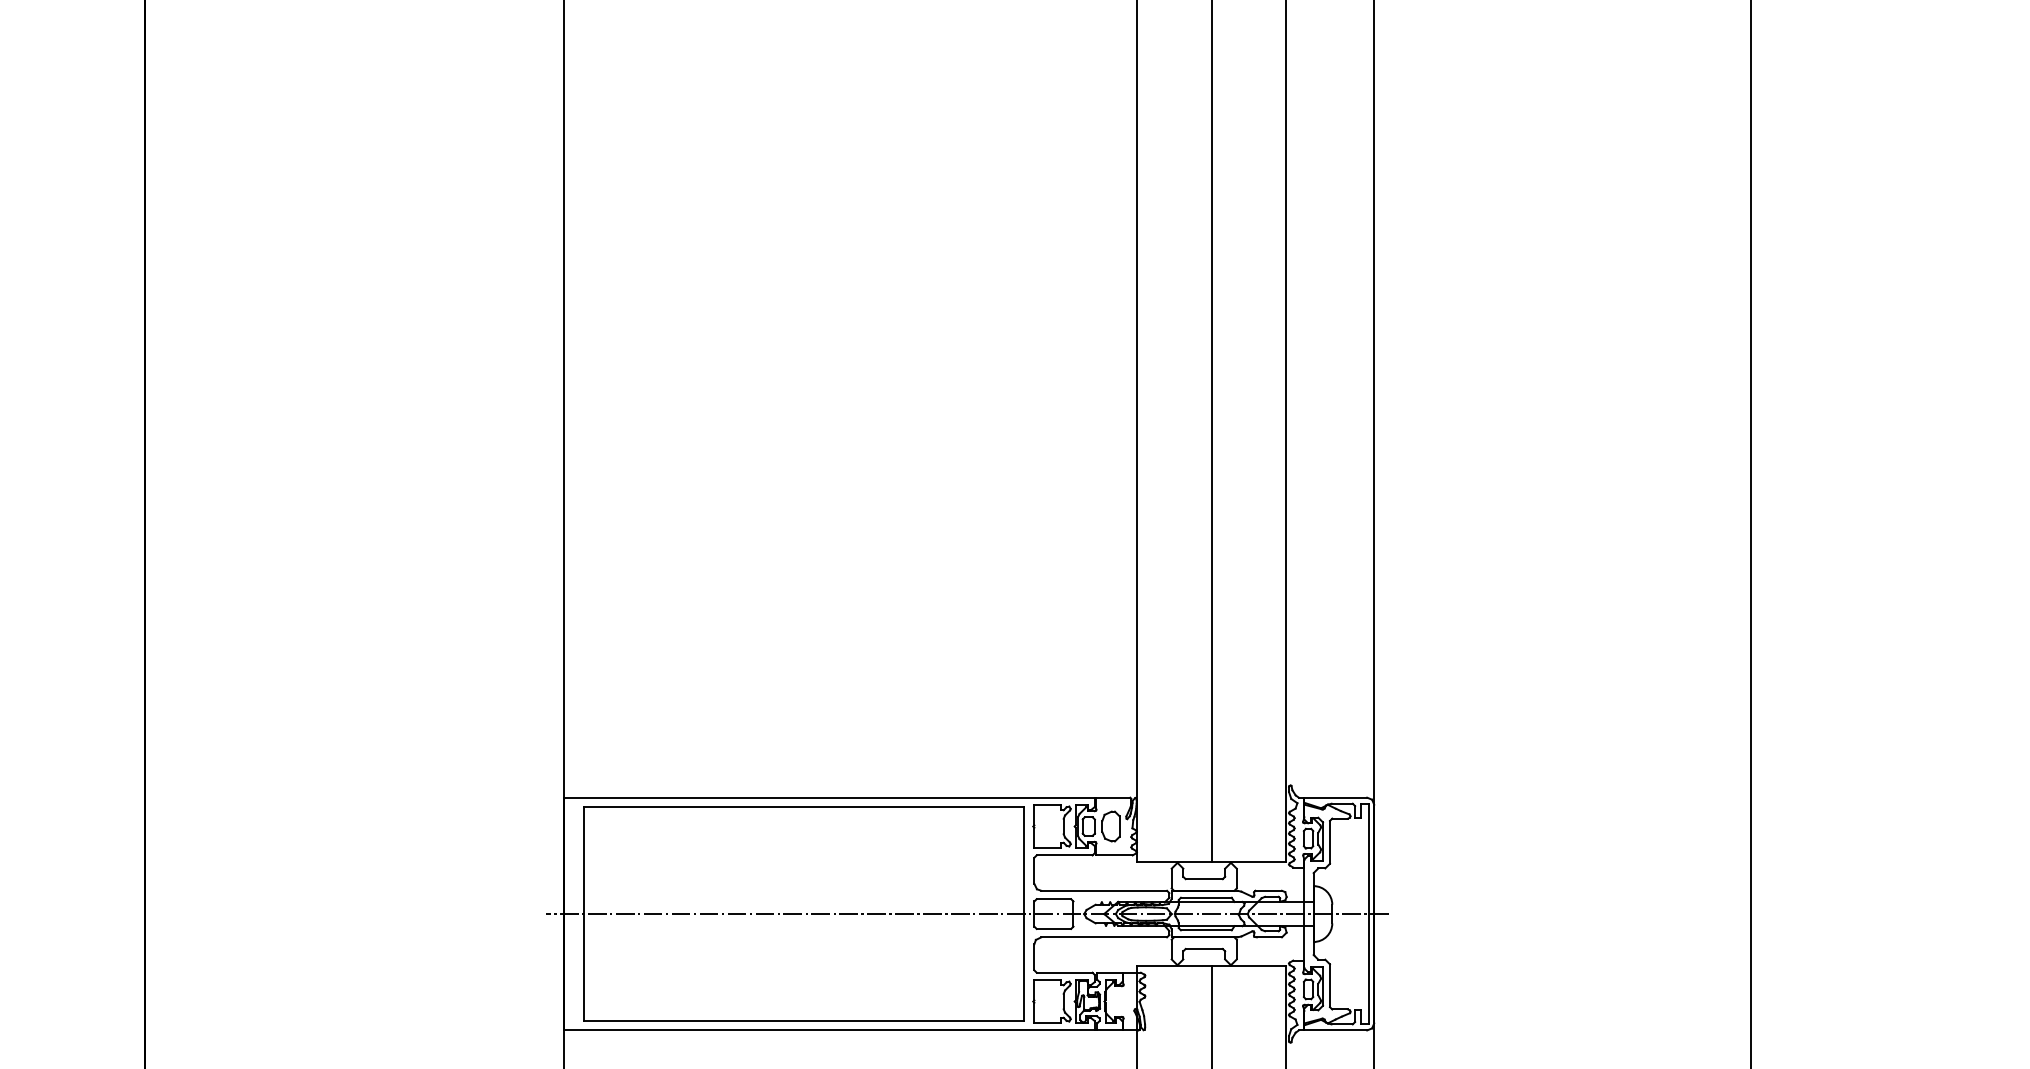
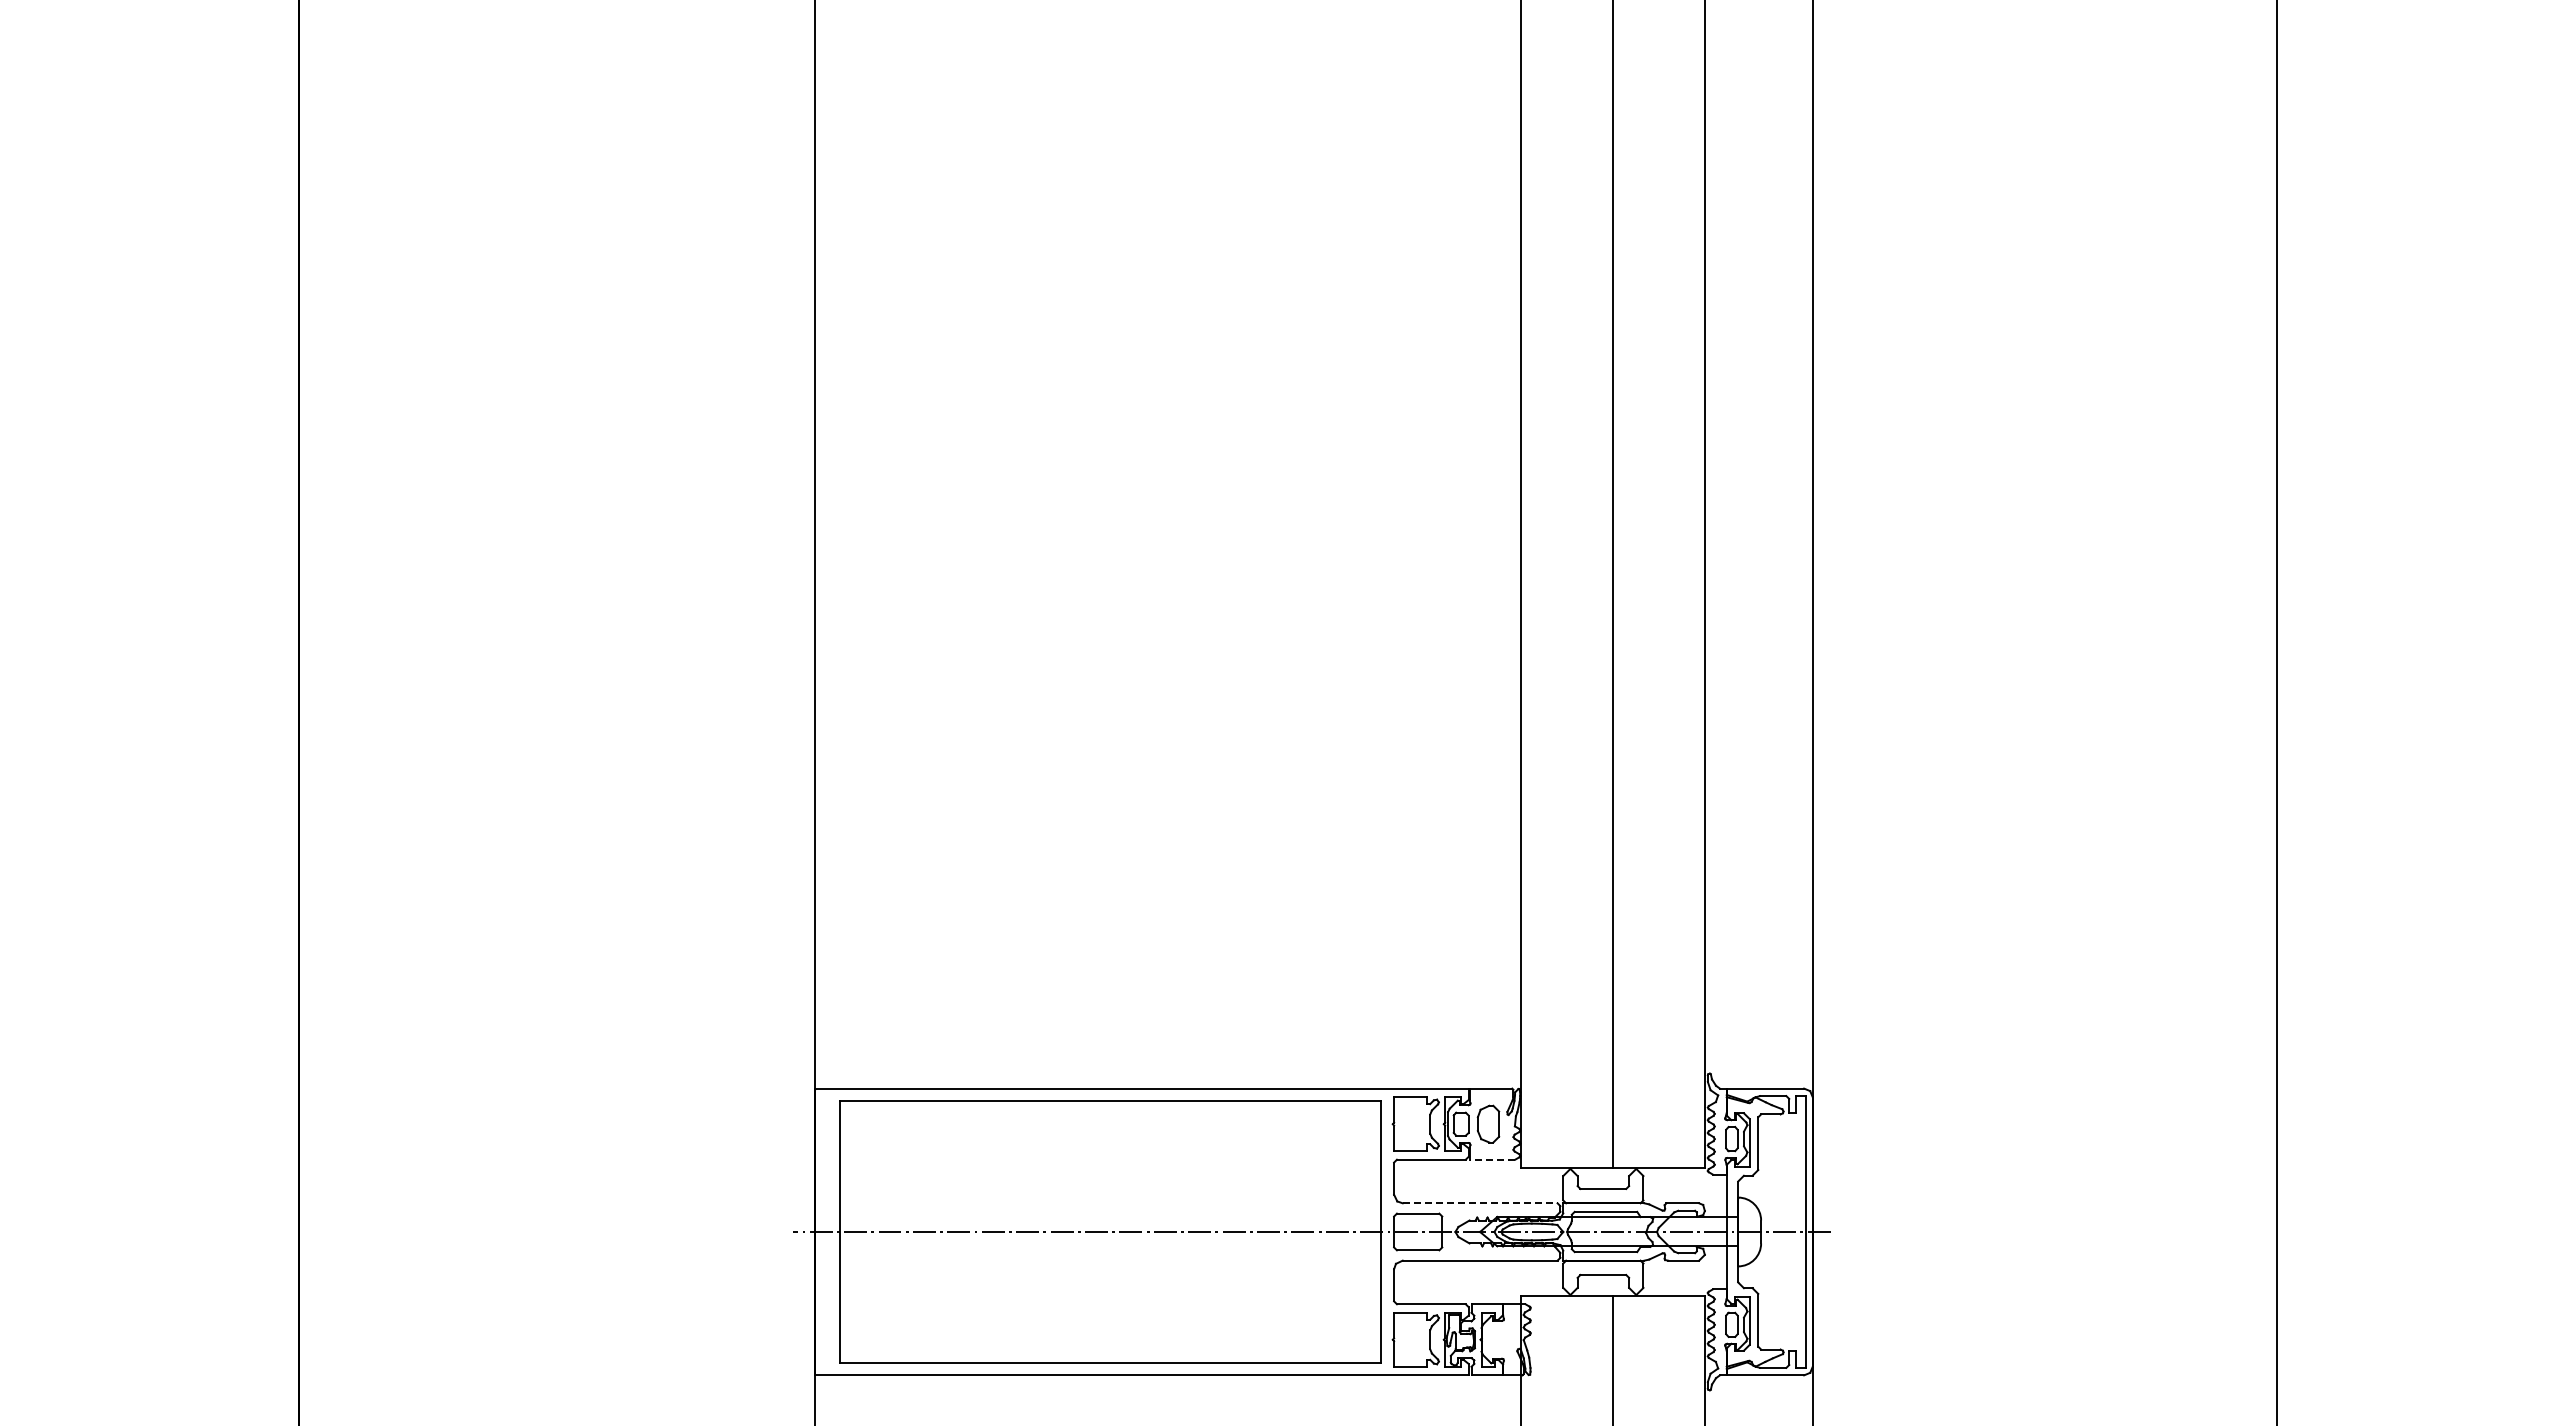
line: (1114, 855) -> (1492, 1159), solid -> dashed
line: (1104, 890) -> (1480, 1203), solid -> dashed

